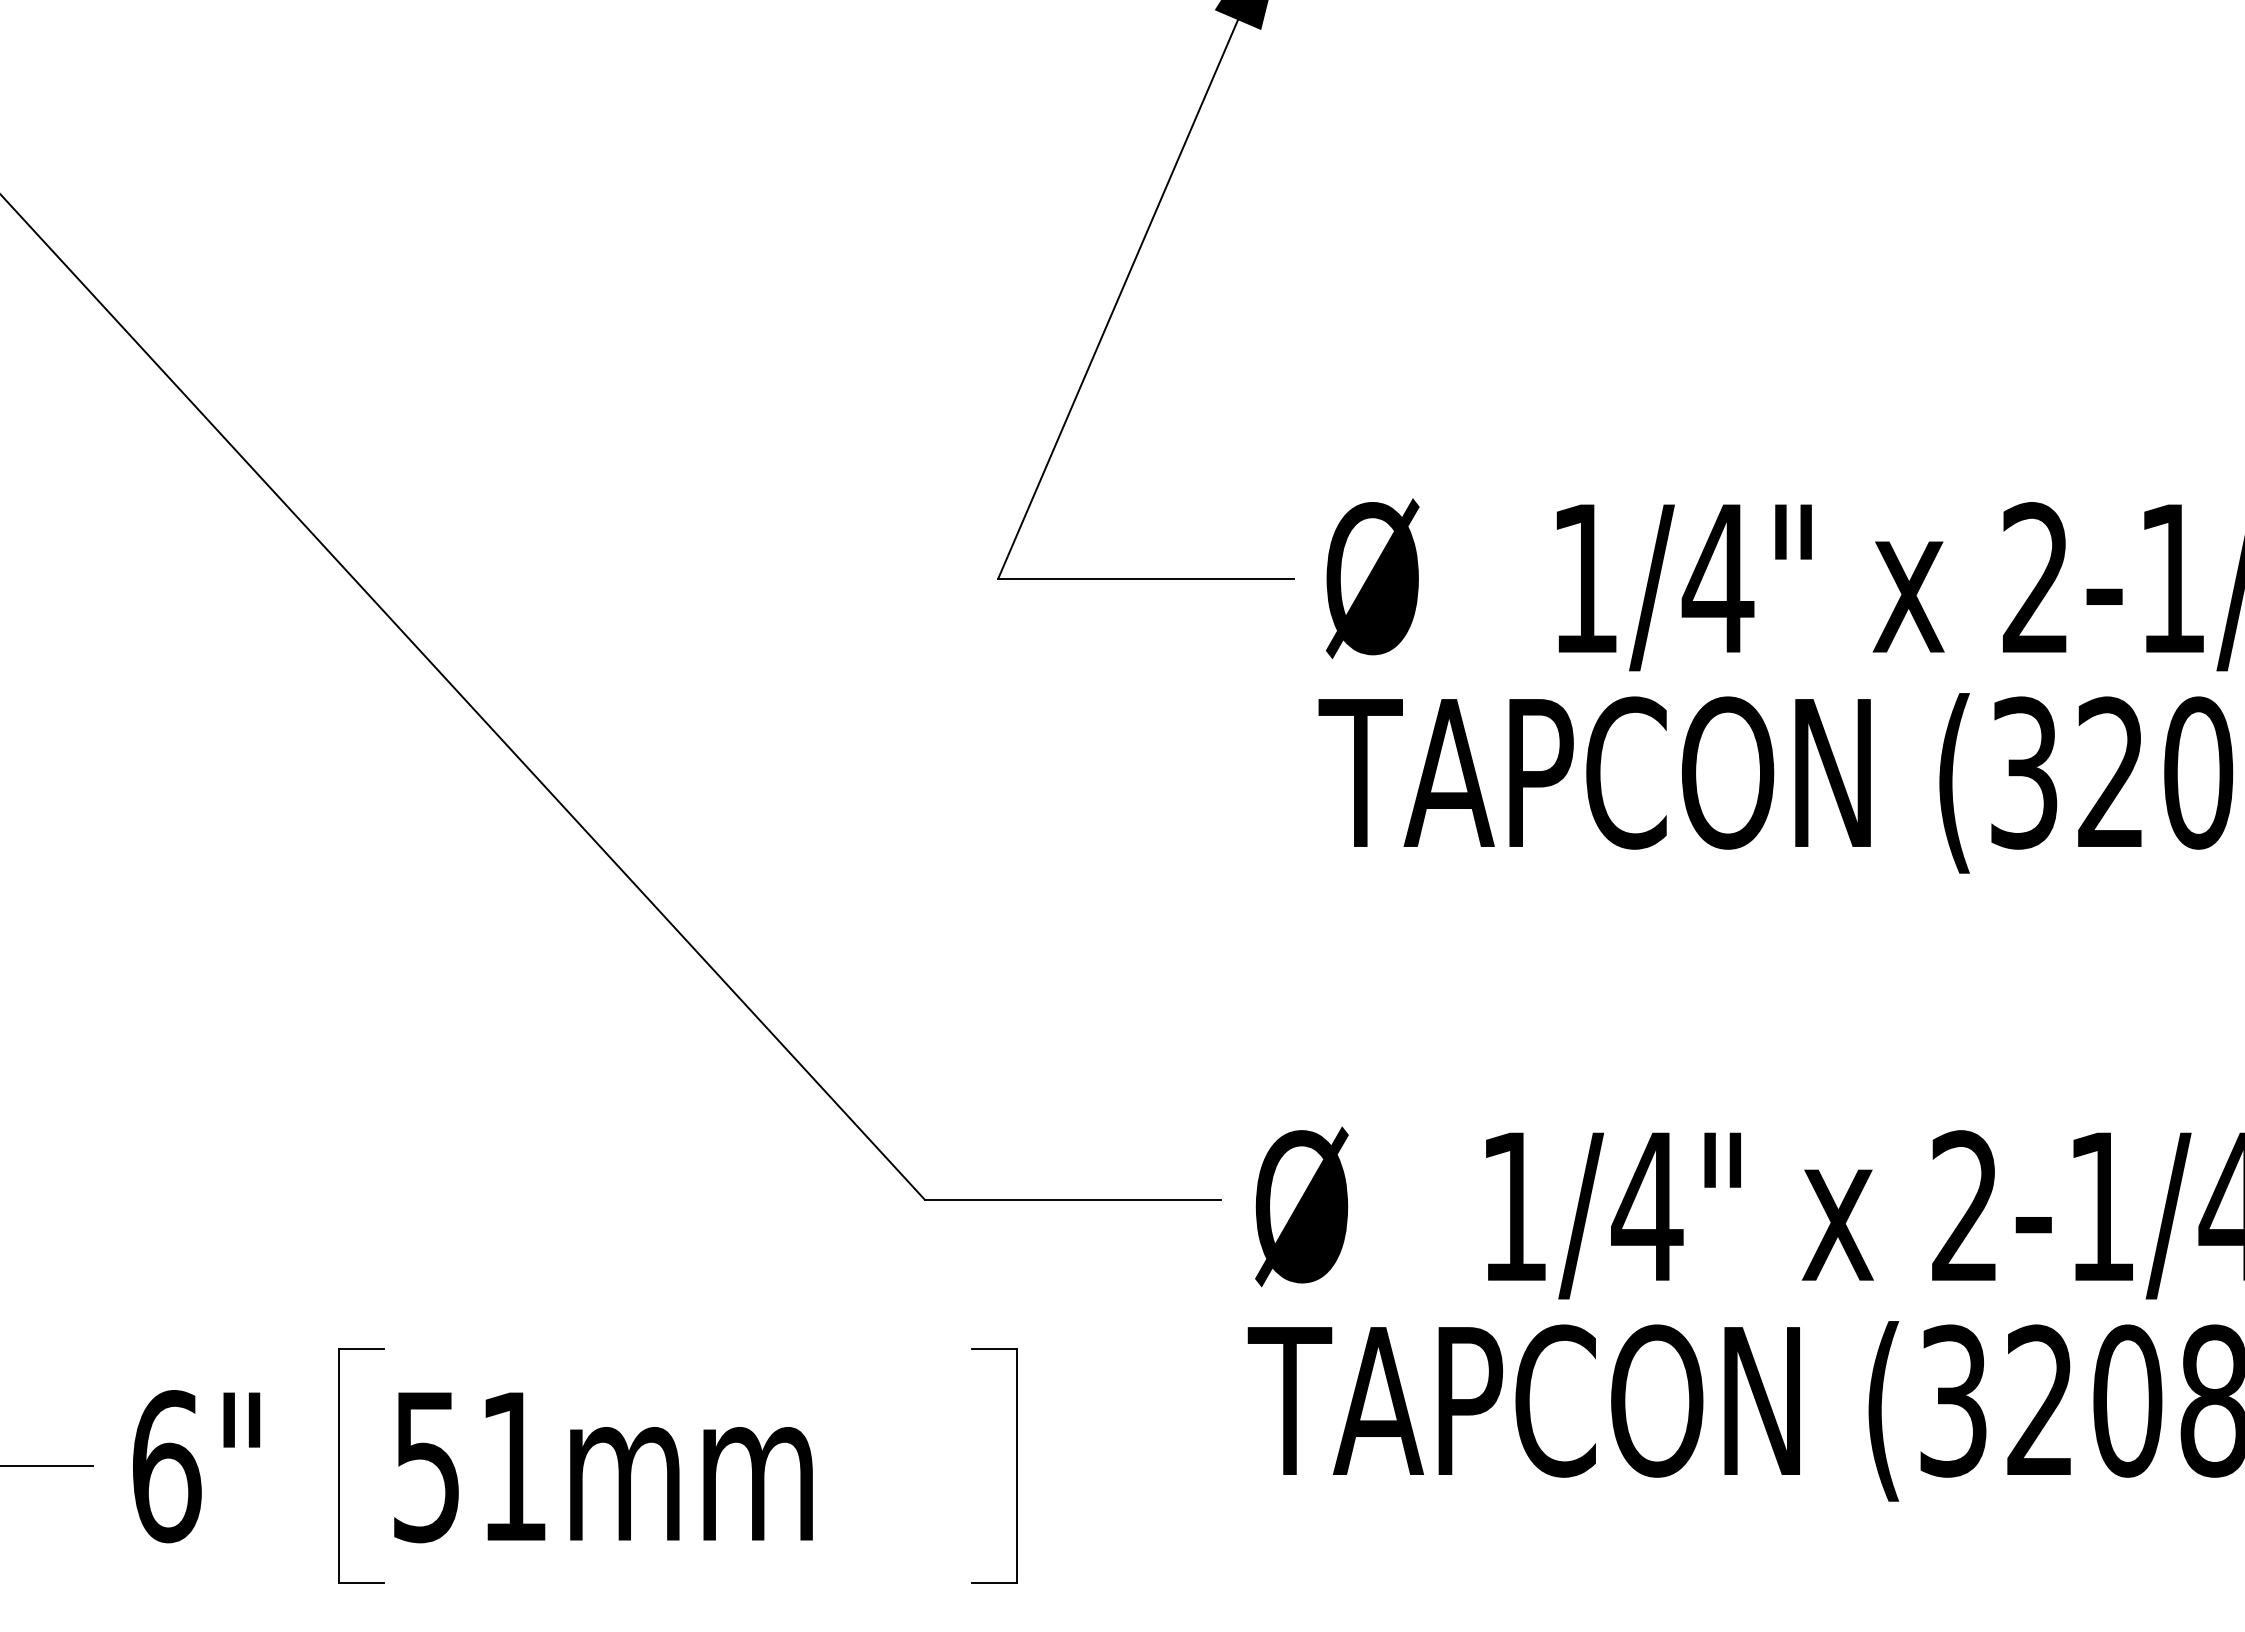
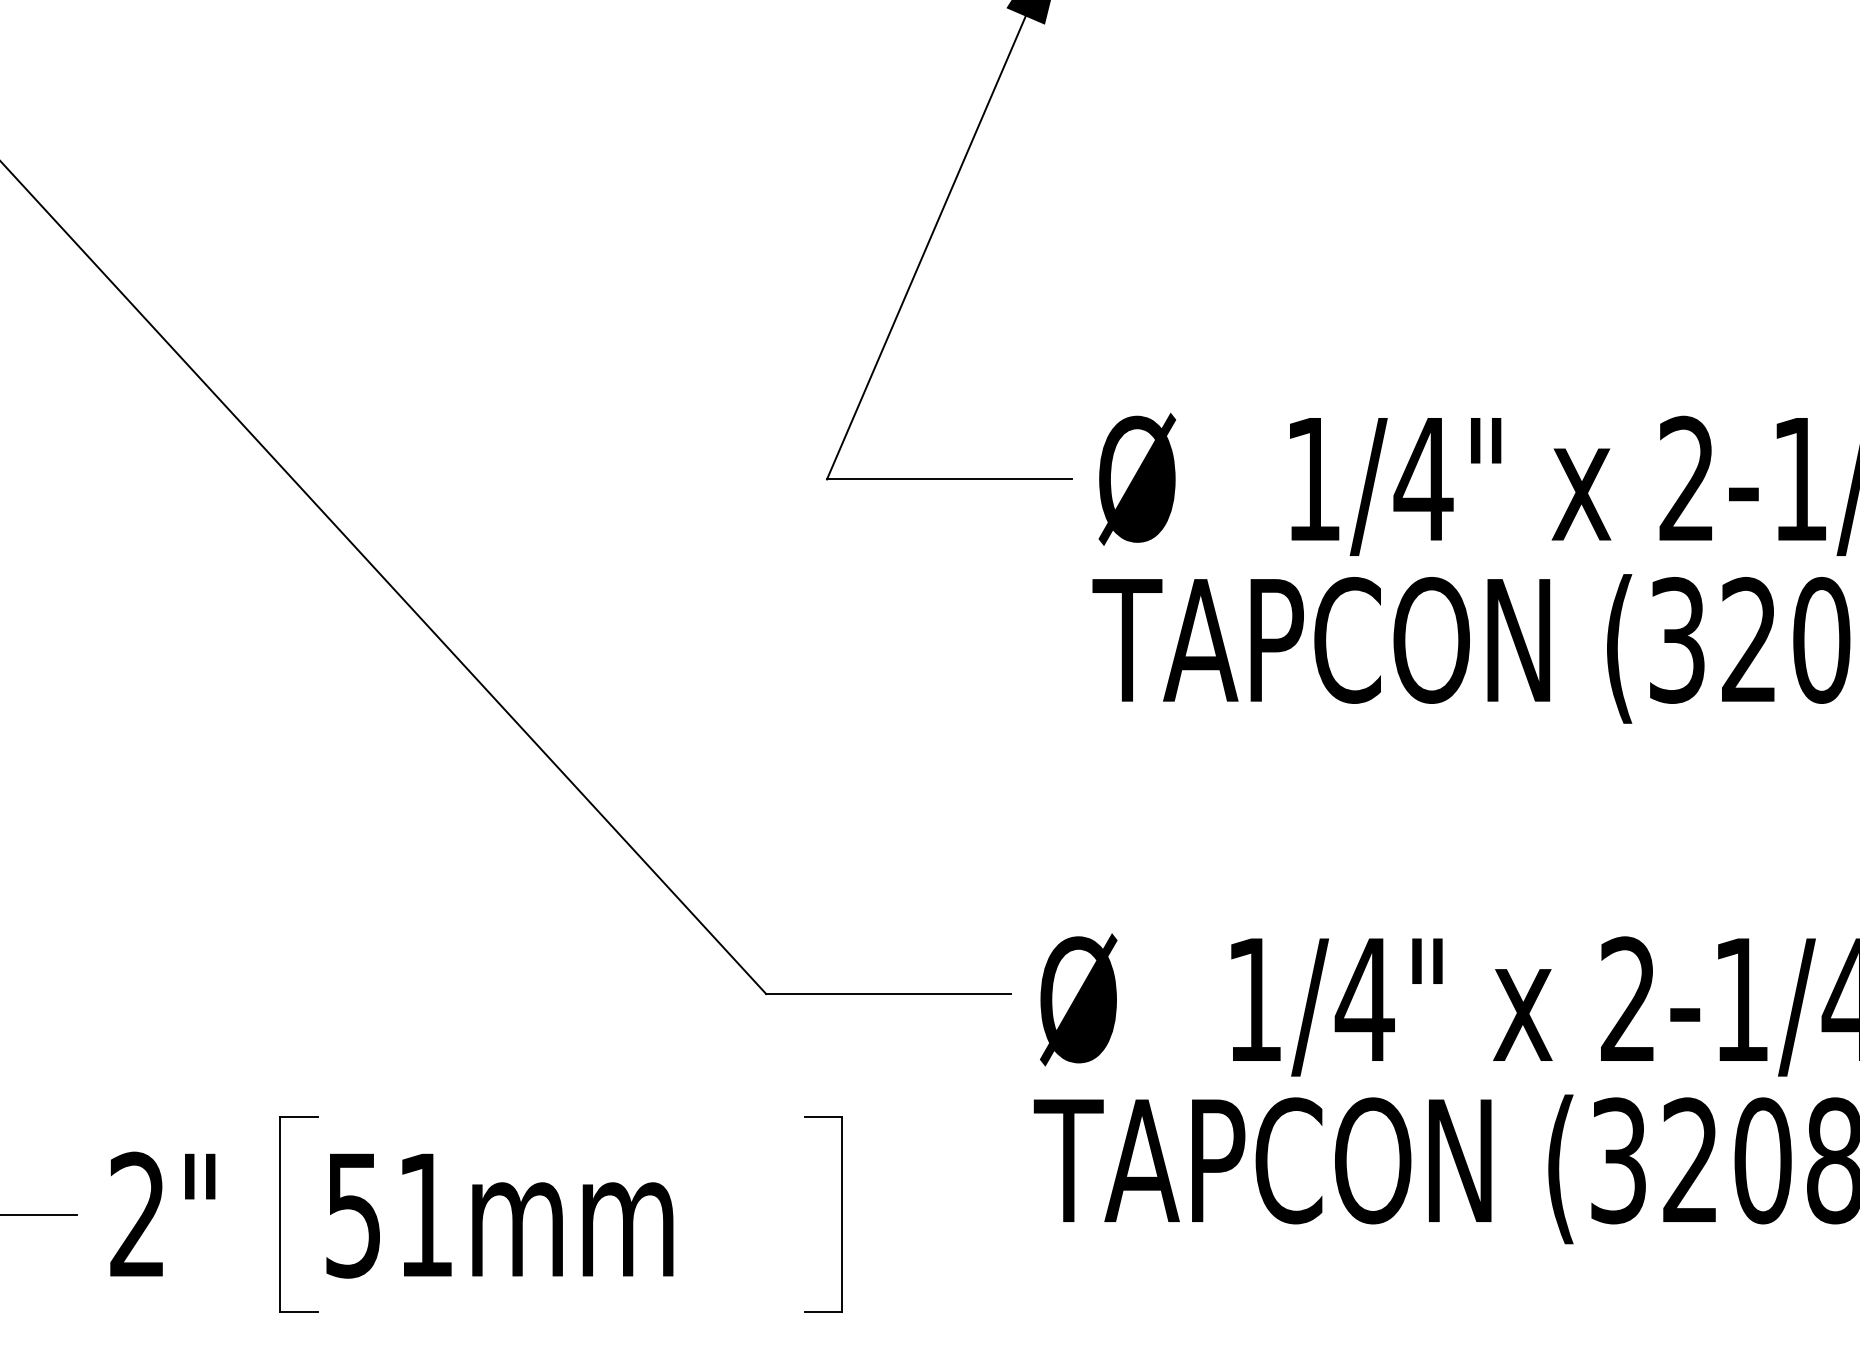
text: (167, 1466) -> (138, 1215), 6" -> 2"

